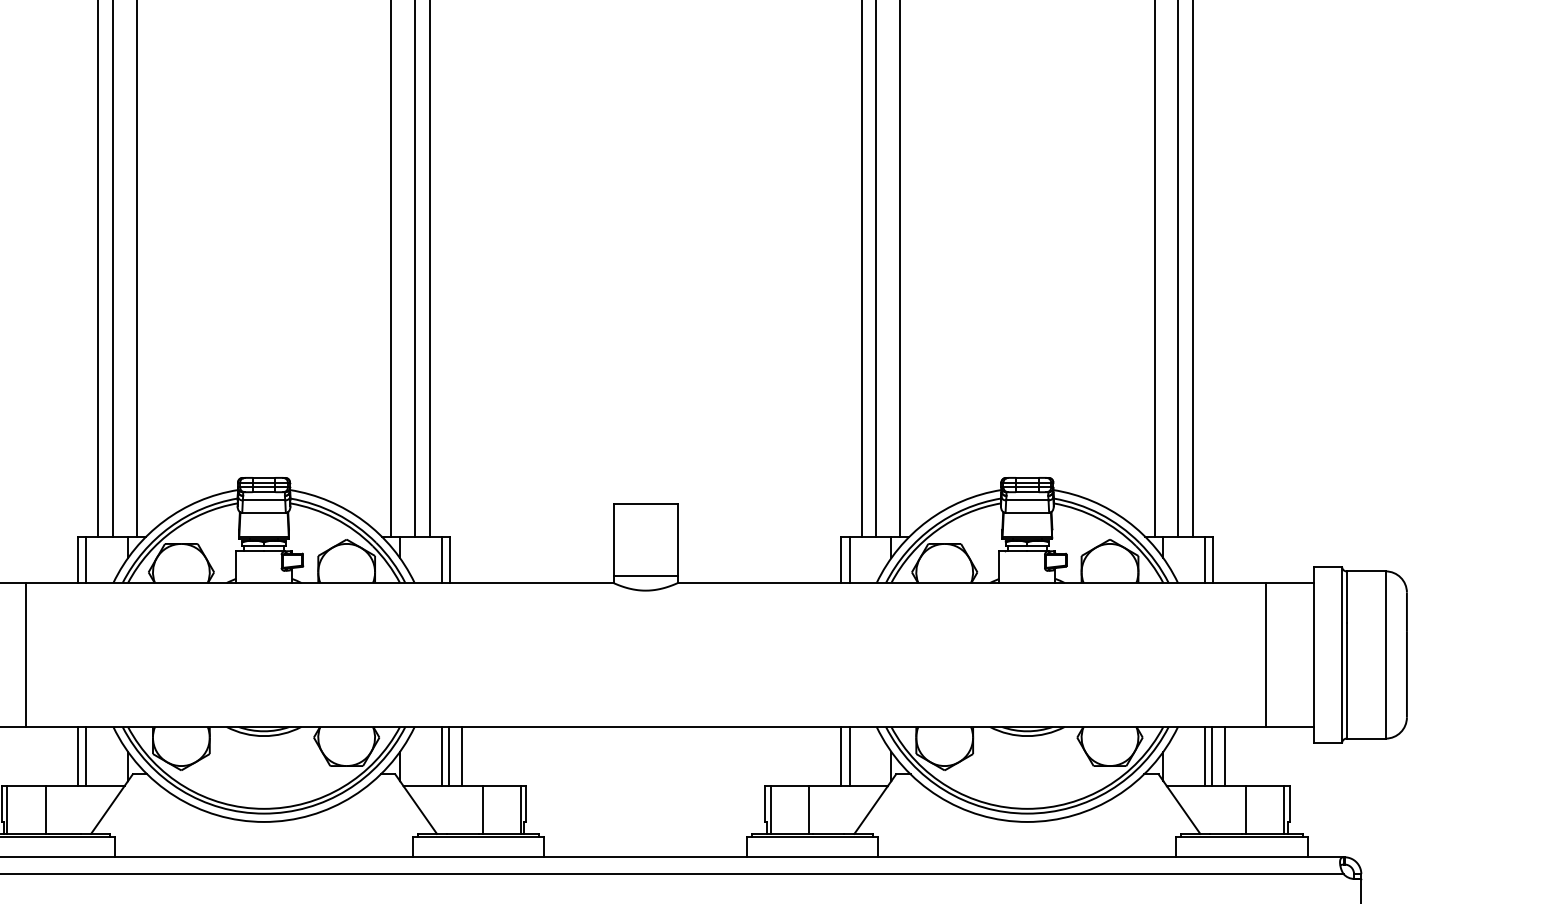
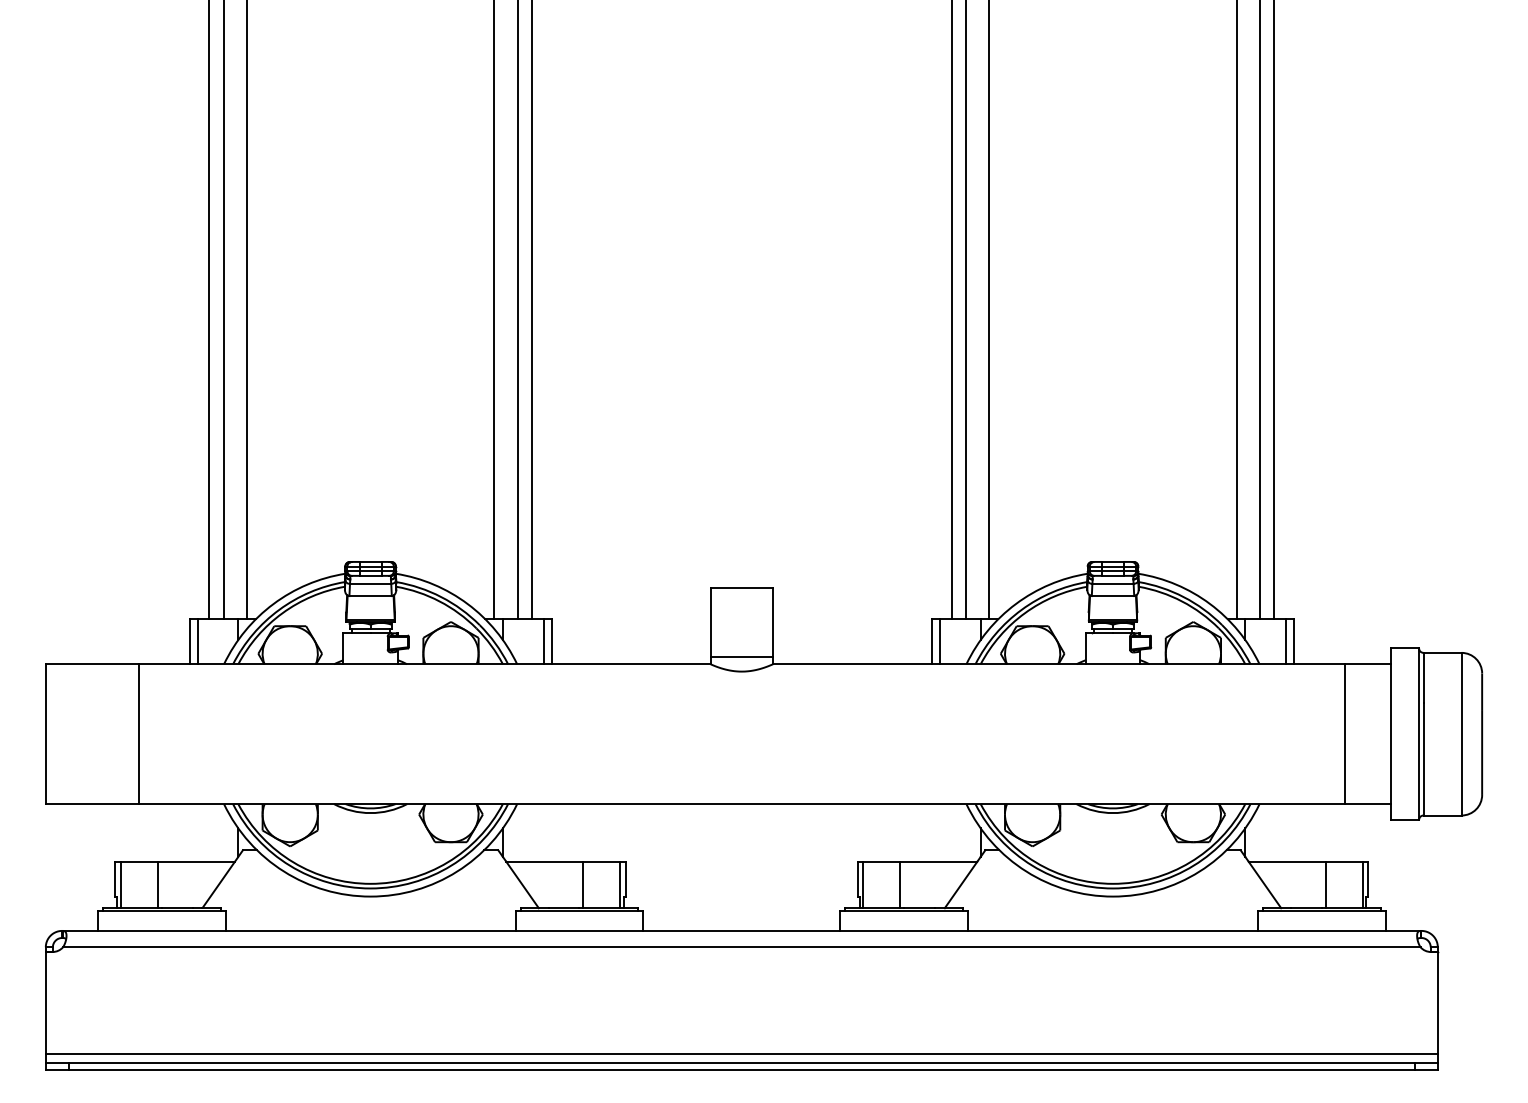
line: (77, 756) -> (189, 832), removed
line: (86, 756) -> (197, 832), removed
line: (441, 756) -> (543, 832), removed
line: (448, 756) -> (550, 832), removed
line: (462, 756) -> (563, 832), removed
line: (841, 756) -> (932, 832), removed
line: (849, 756) -> (940, 832), removed
line: (1204, 756) -> (1285, 832), removed
line: (1211, 756) -> (1292, 832), removed
line: (1225, 756) -> (1305, 832), removed

